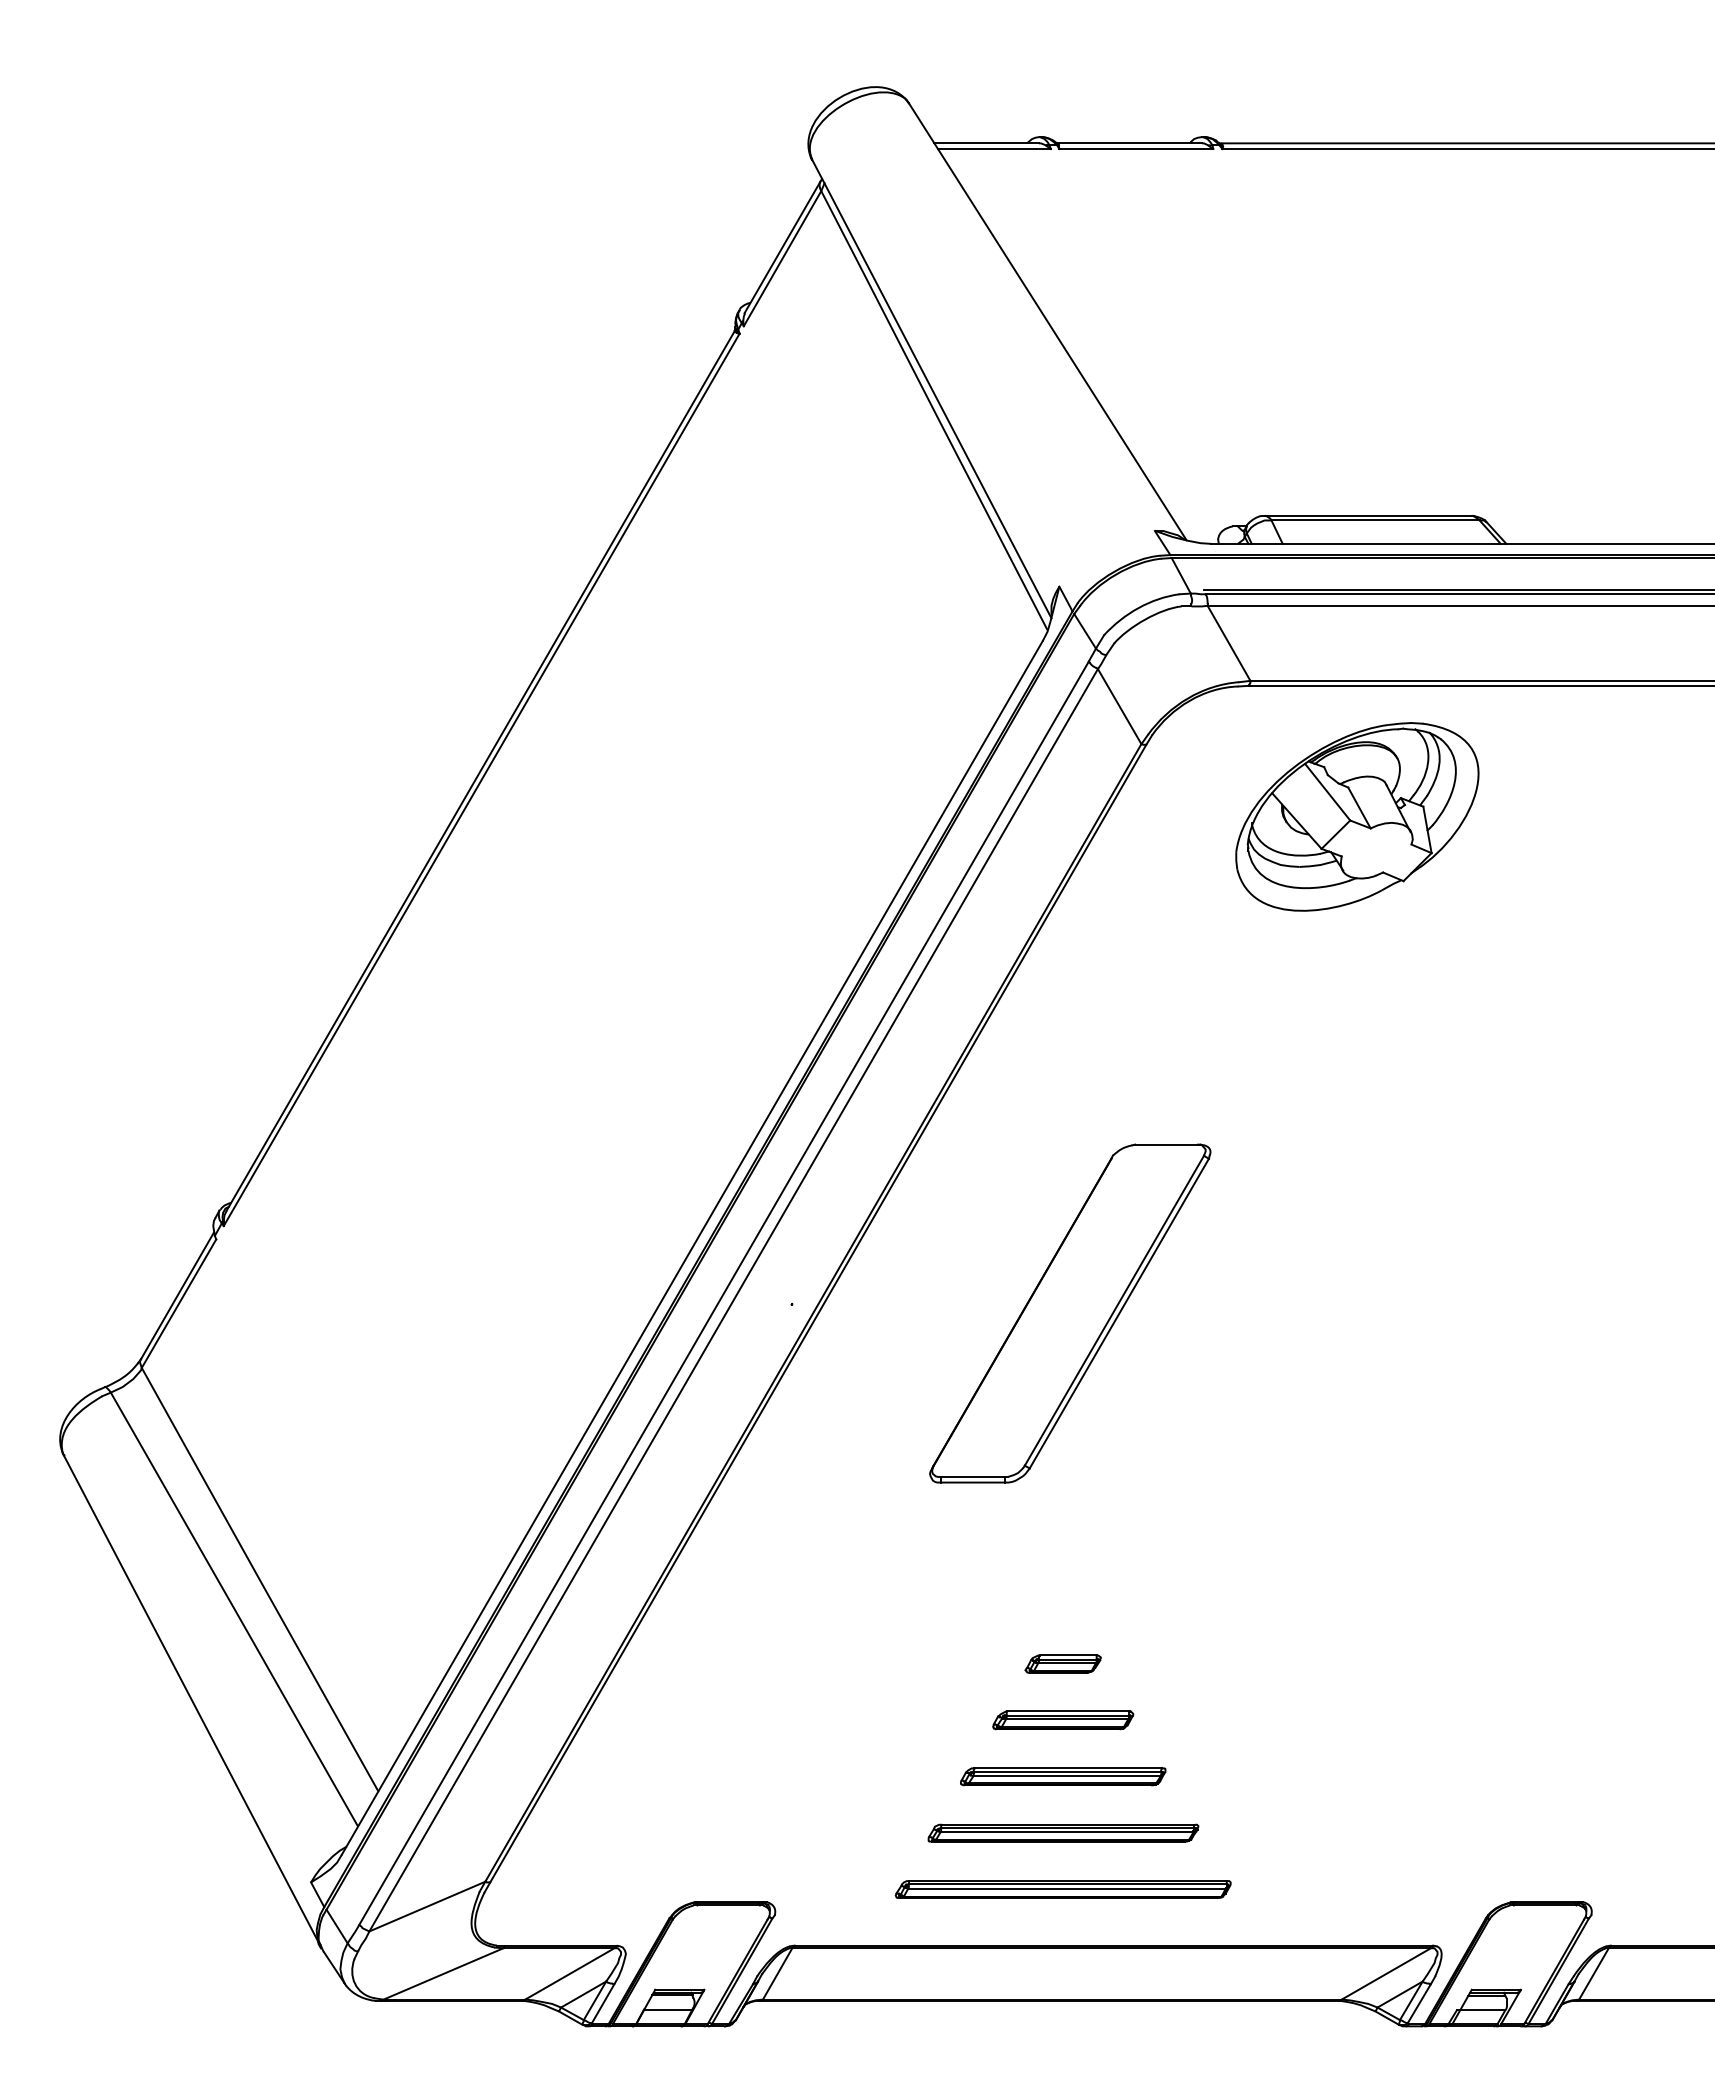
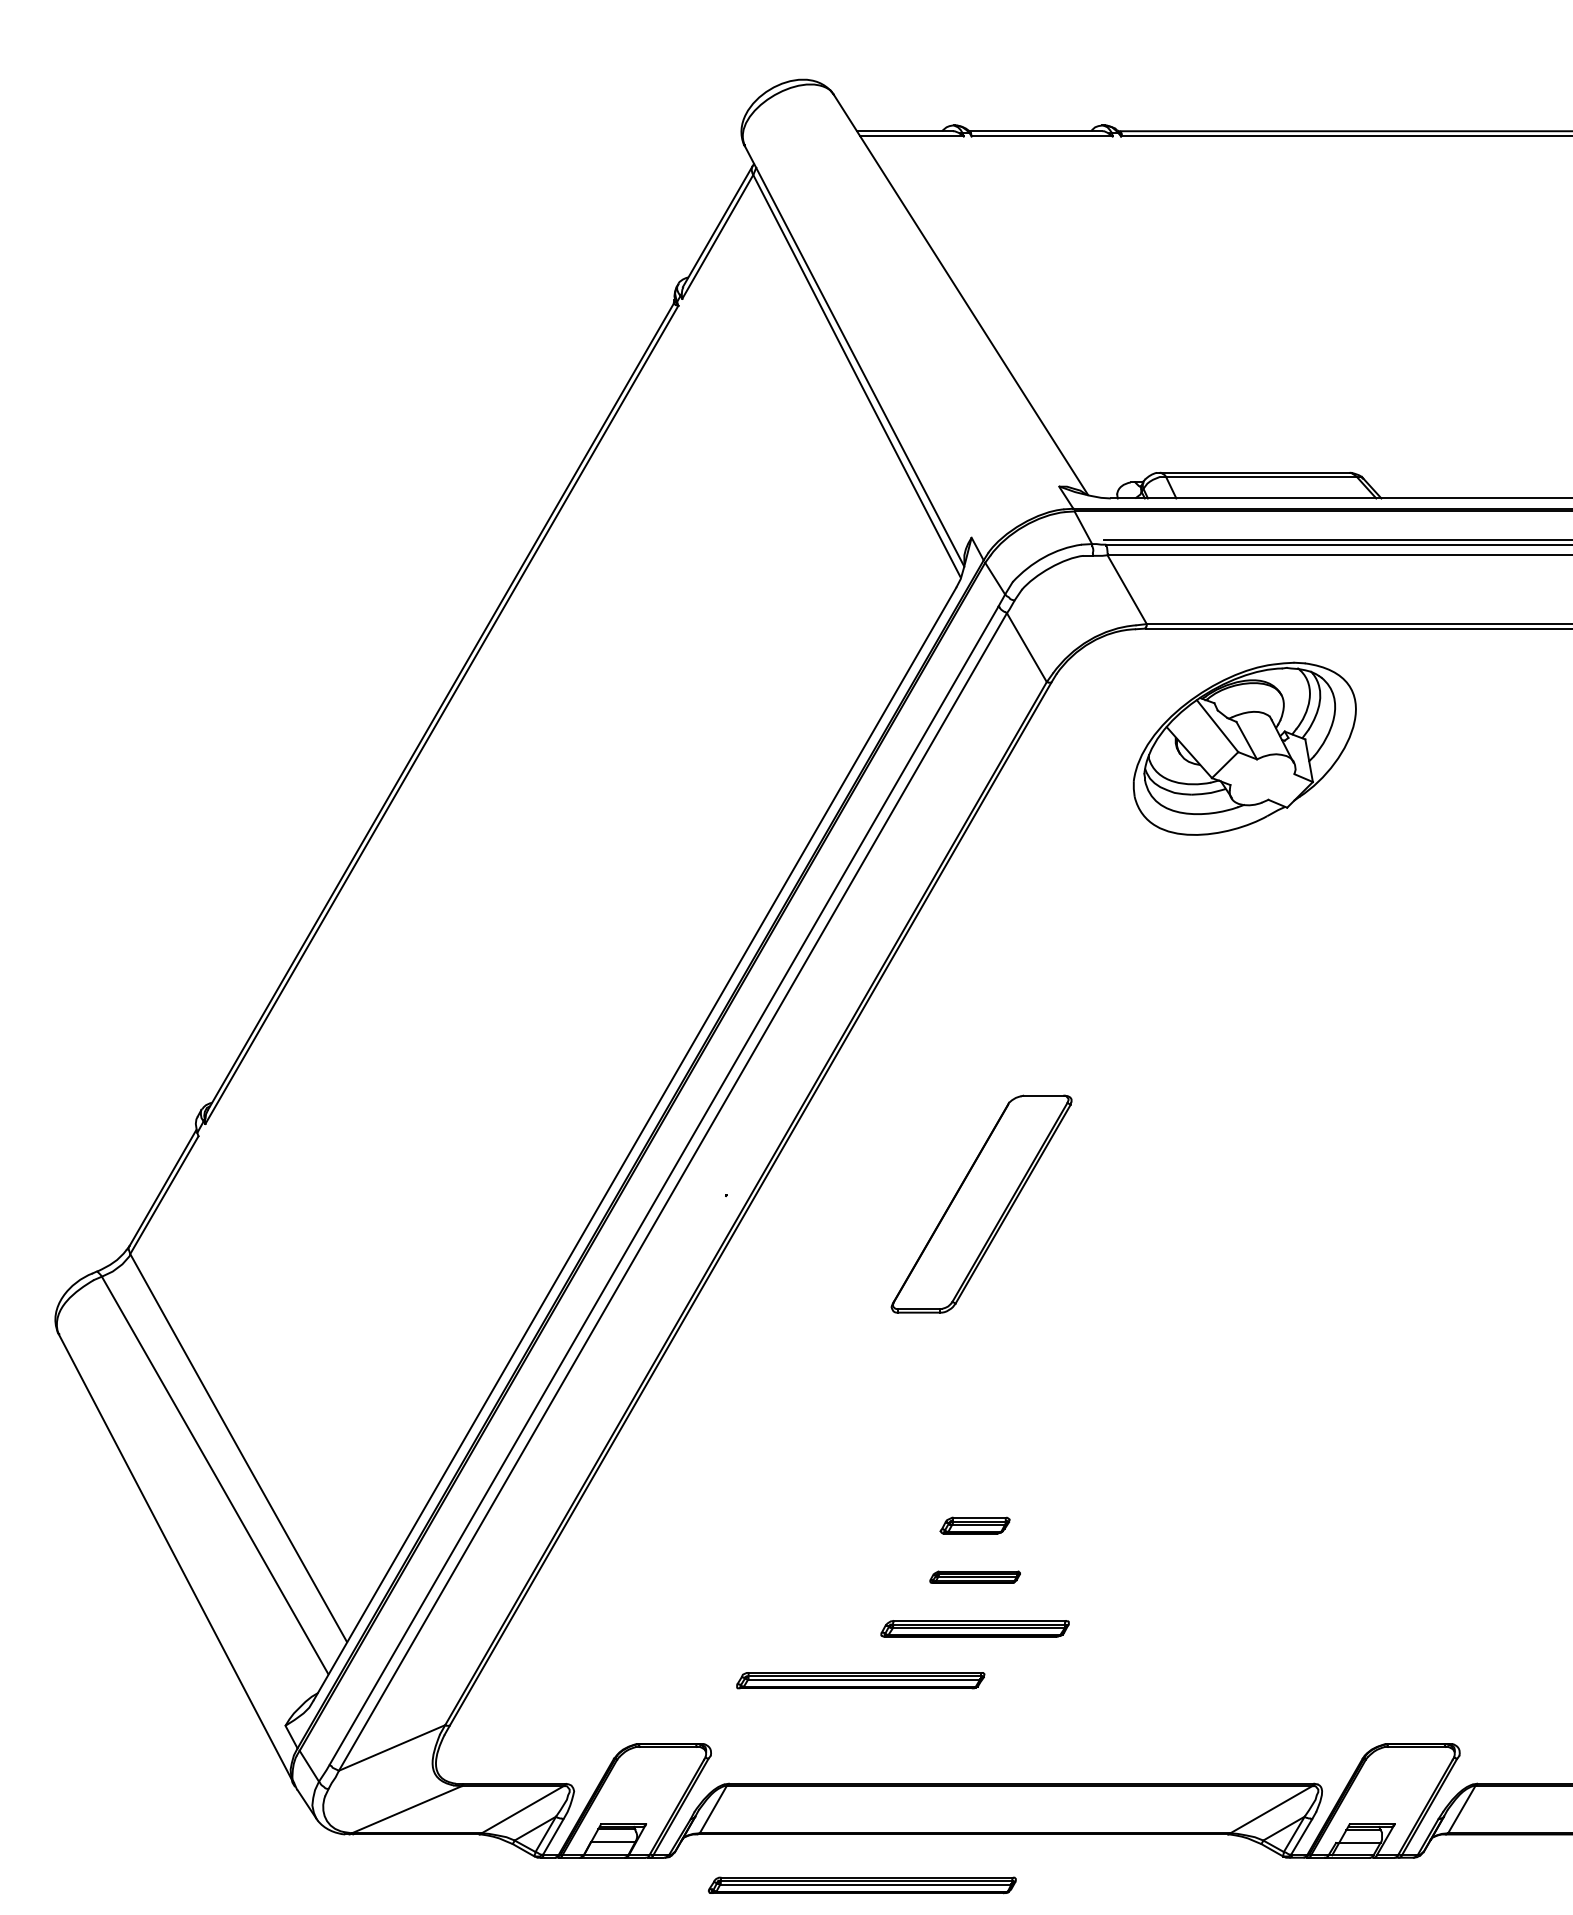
part: (1070, 1313) -> (981, 1204), size x0.7
part: (1063, 1720) -> (975, 1577), size x0.7
part: (1063, 1832) -> (860, 1680), moved
part: (1062, 1889) -> (861, 1885), moved

